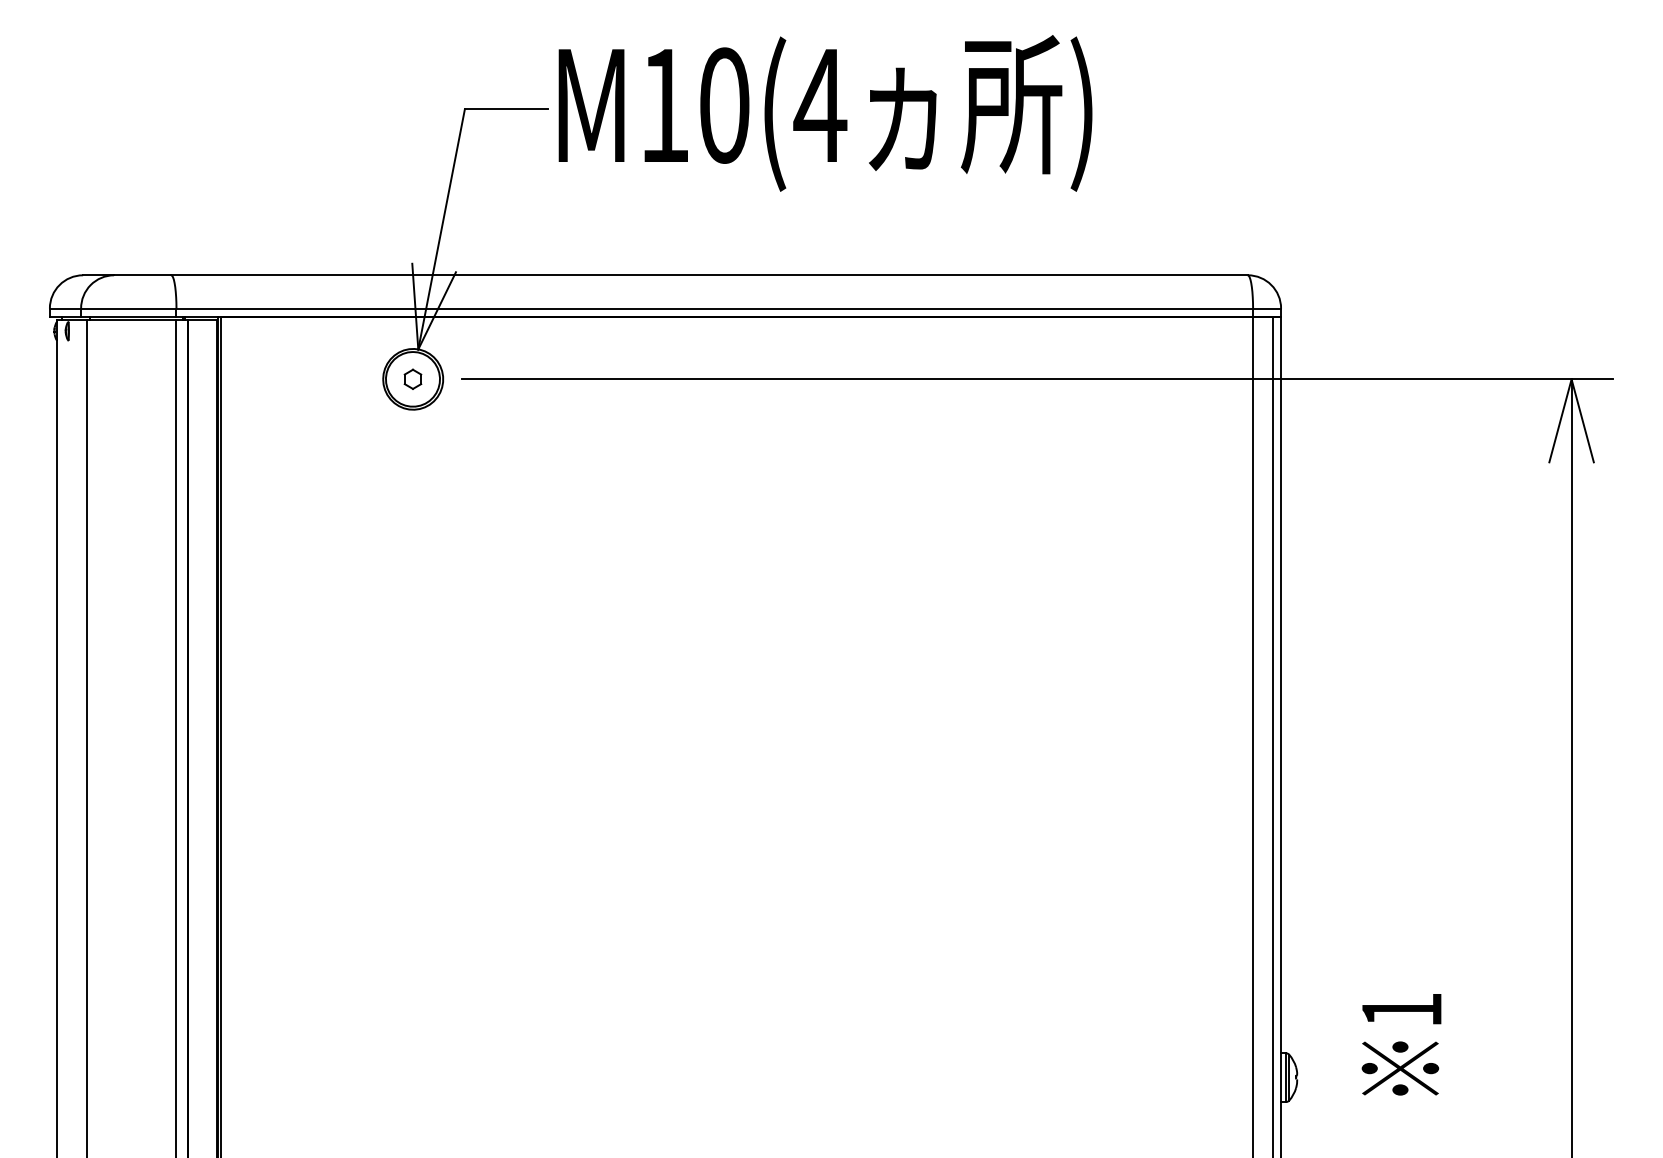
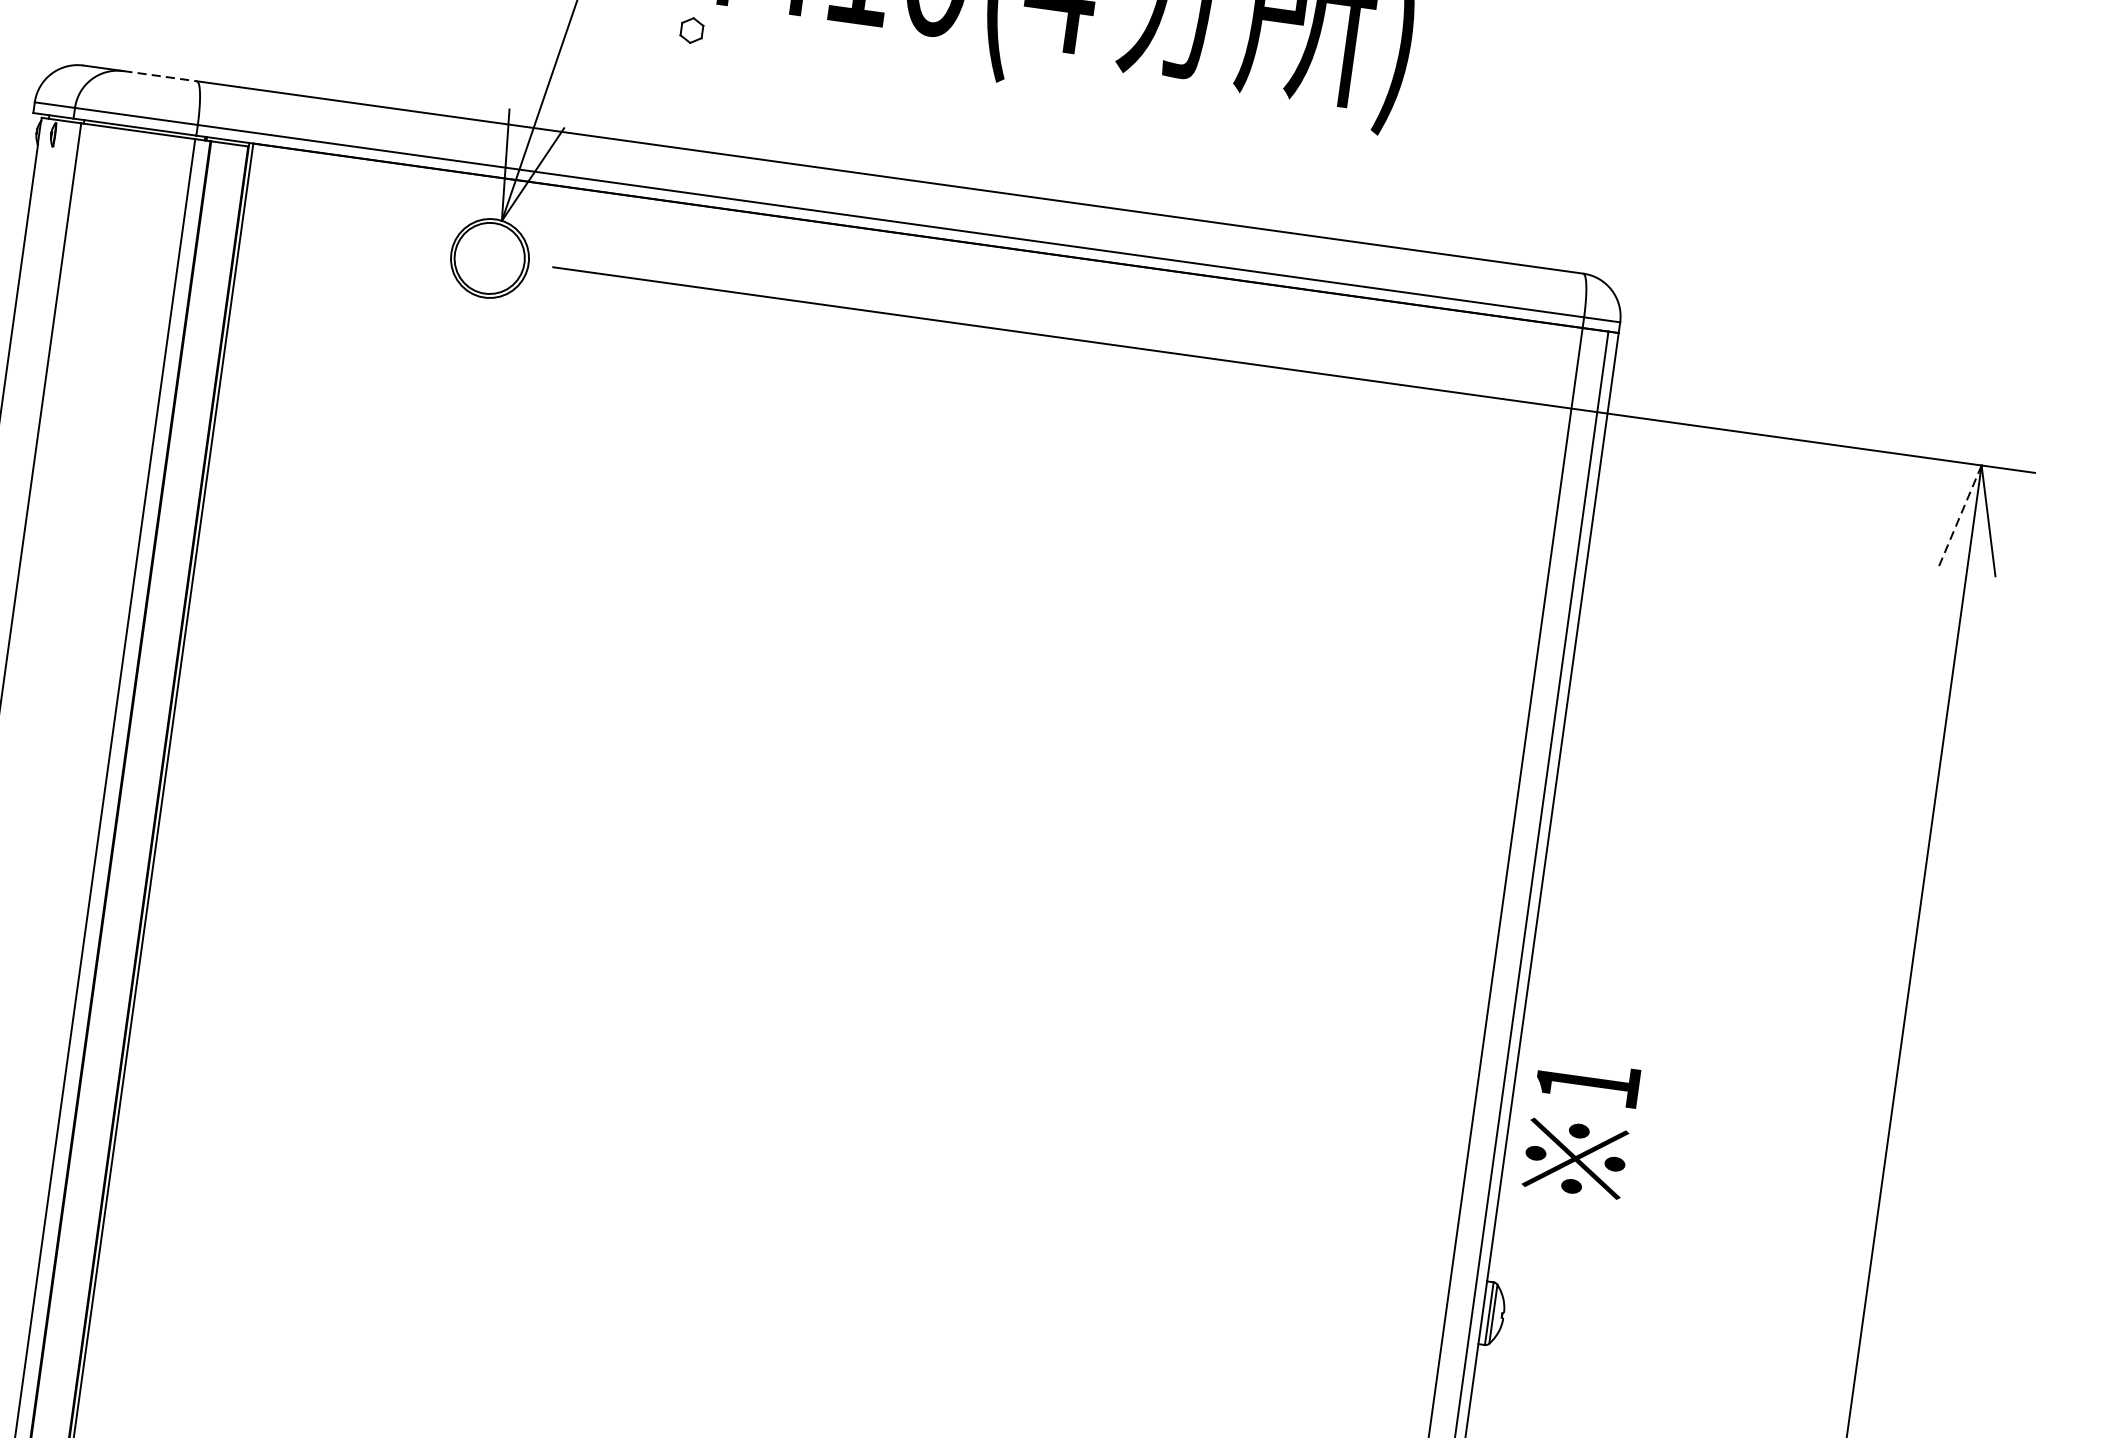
line: (142, 275) -> (159, 76), solid -> dashed
part: (412, 378) -> (691, 29), moved
line: (1560, 420) -> (1959, 516), solid -> dashed
text: (1401, 1044) -> (1581, 1128), moved

